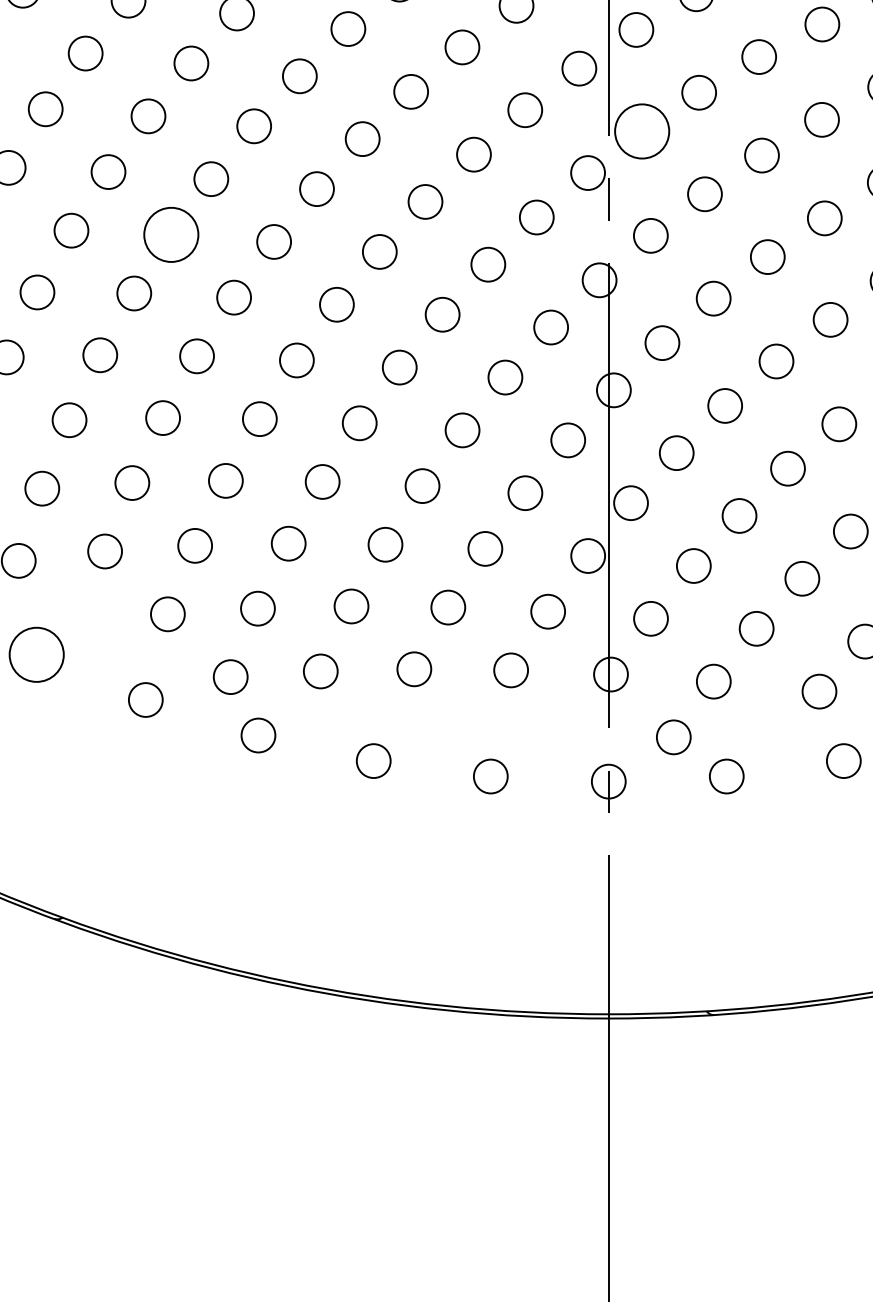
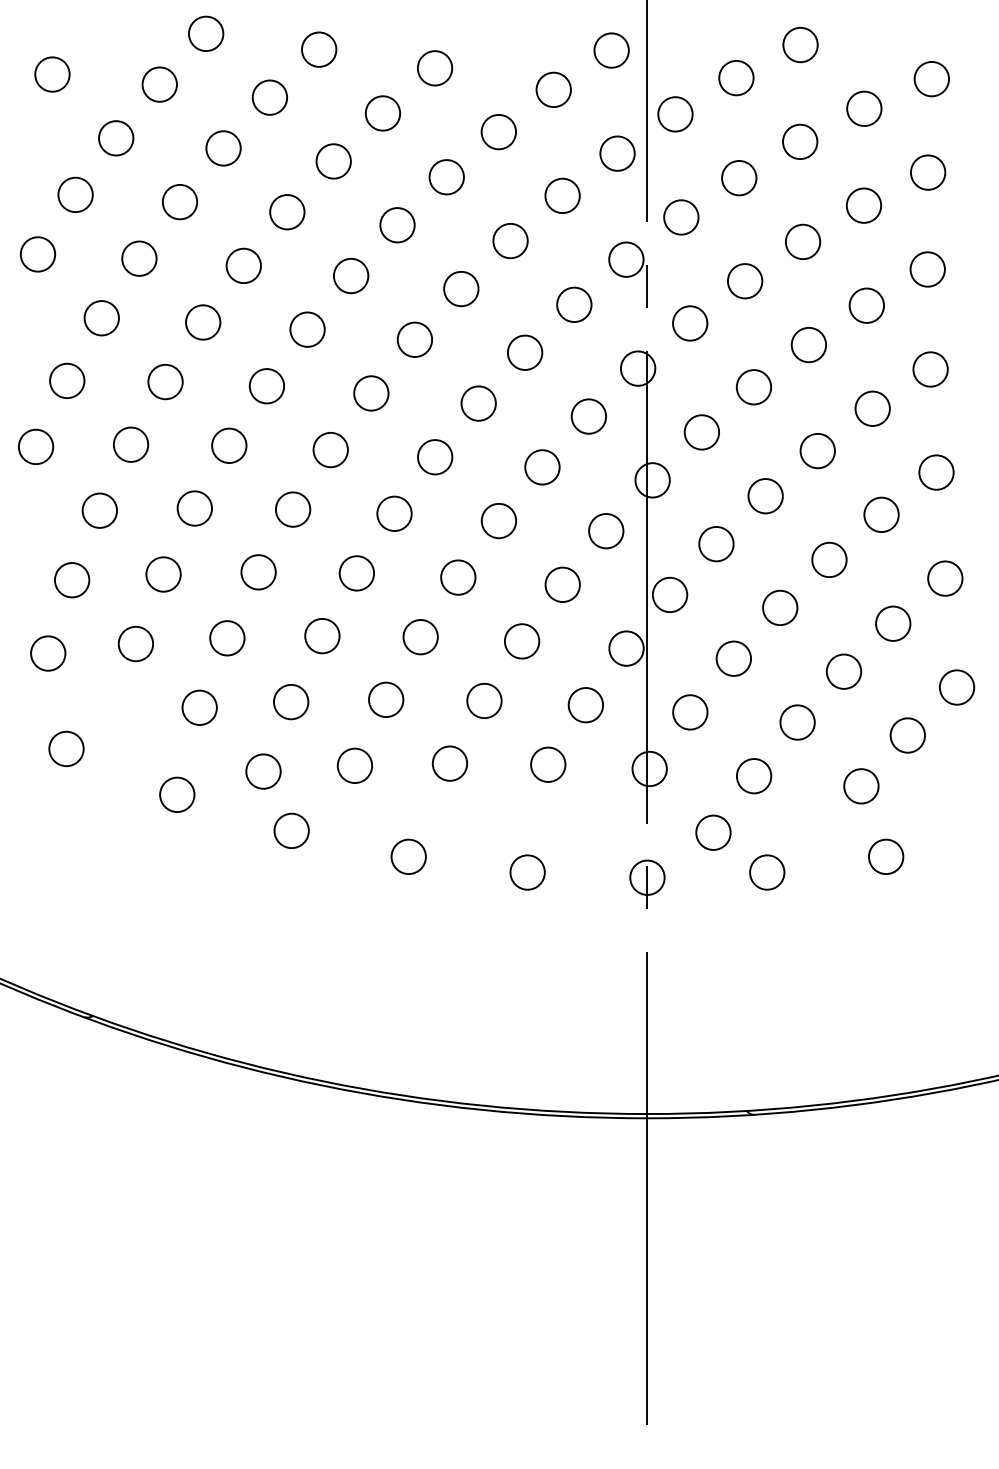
circle: (642, 131) -> (681, 217), size x0.62
circle: (171, 234) -> (203, 322), size x0.62
circle: (36, 654) -> (66, 748), size x0.62

